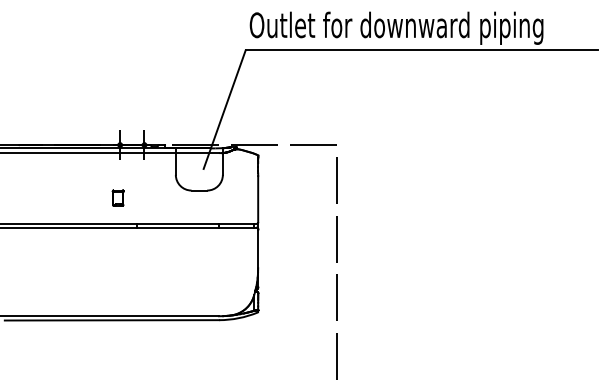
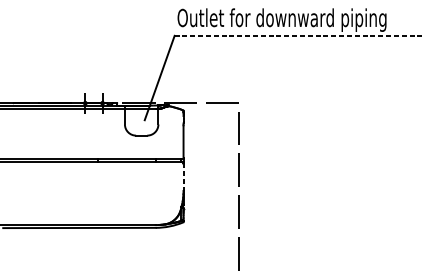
line: (421, 50) -> (299, 35), solid -> dashed
part: (117, 197) -> (83, 140), removed
line: (258, 249) -> (183, 177), solid -> dashed

